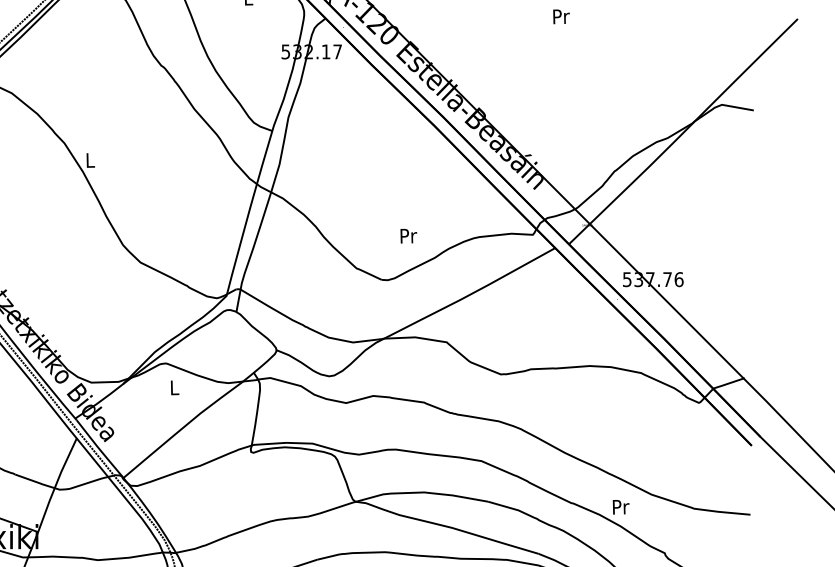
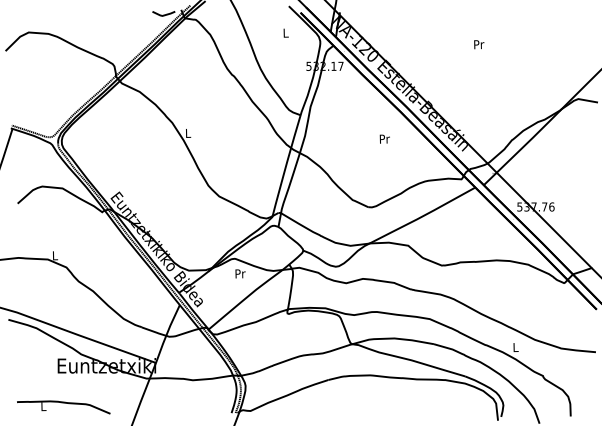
text: (408, 235) -> (384, 138), moved
text: (174, 387) -> (240, 273), L -> Pr
text: (621, 507) -> (516, 347), Pr -> L

